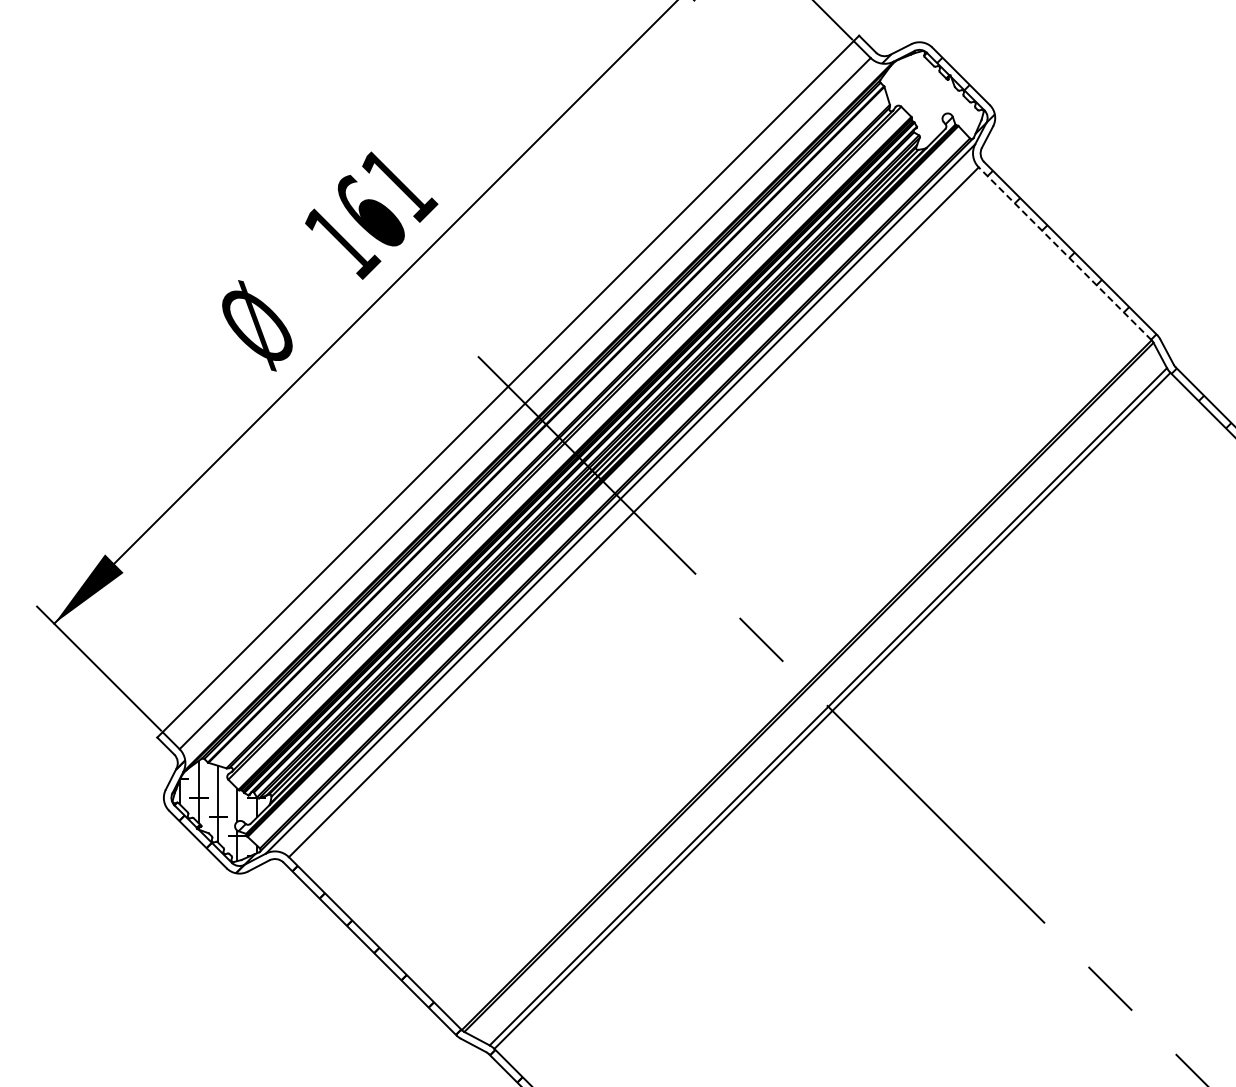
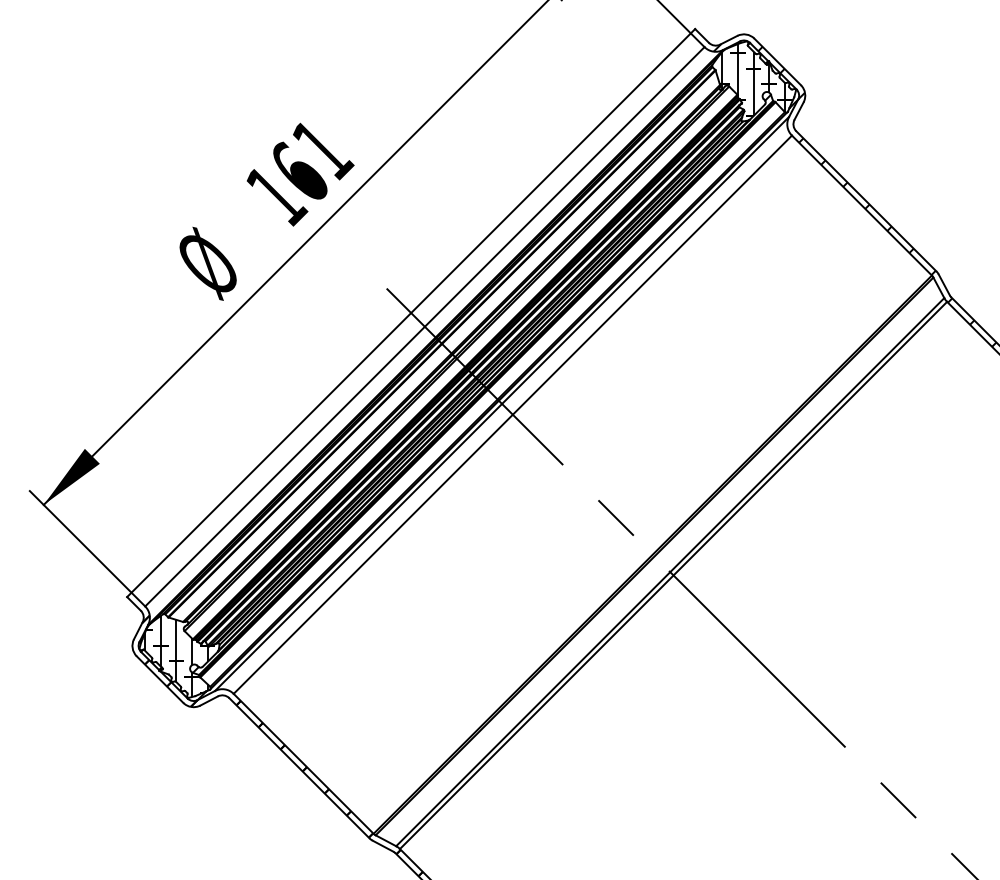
hatch: (930, 98) -> (752, 79), added
line: (1064, 253) -> (861, 205), dashed -> solid

